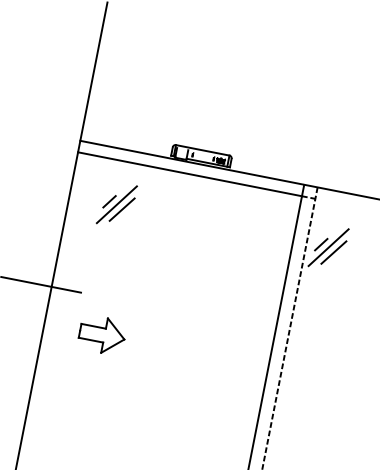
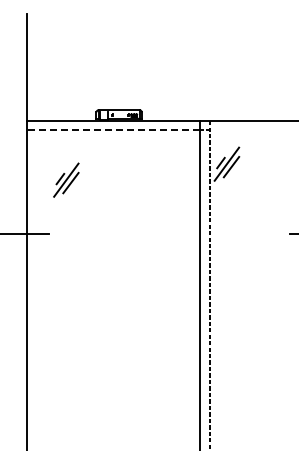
line: (189, 173) -> (112, 129), solid -> dashed
part: (117, 203) -> (66, 179), moved
part: (102, 335) -> (71, 262), removed

